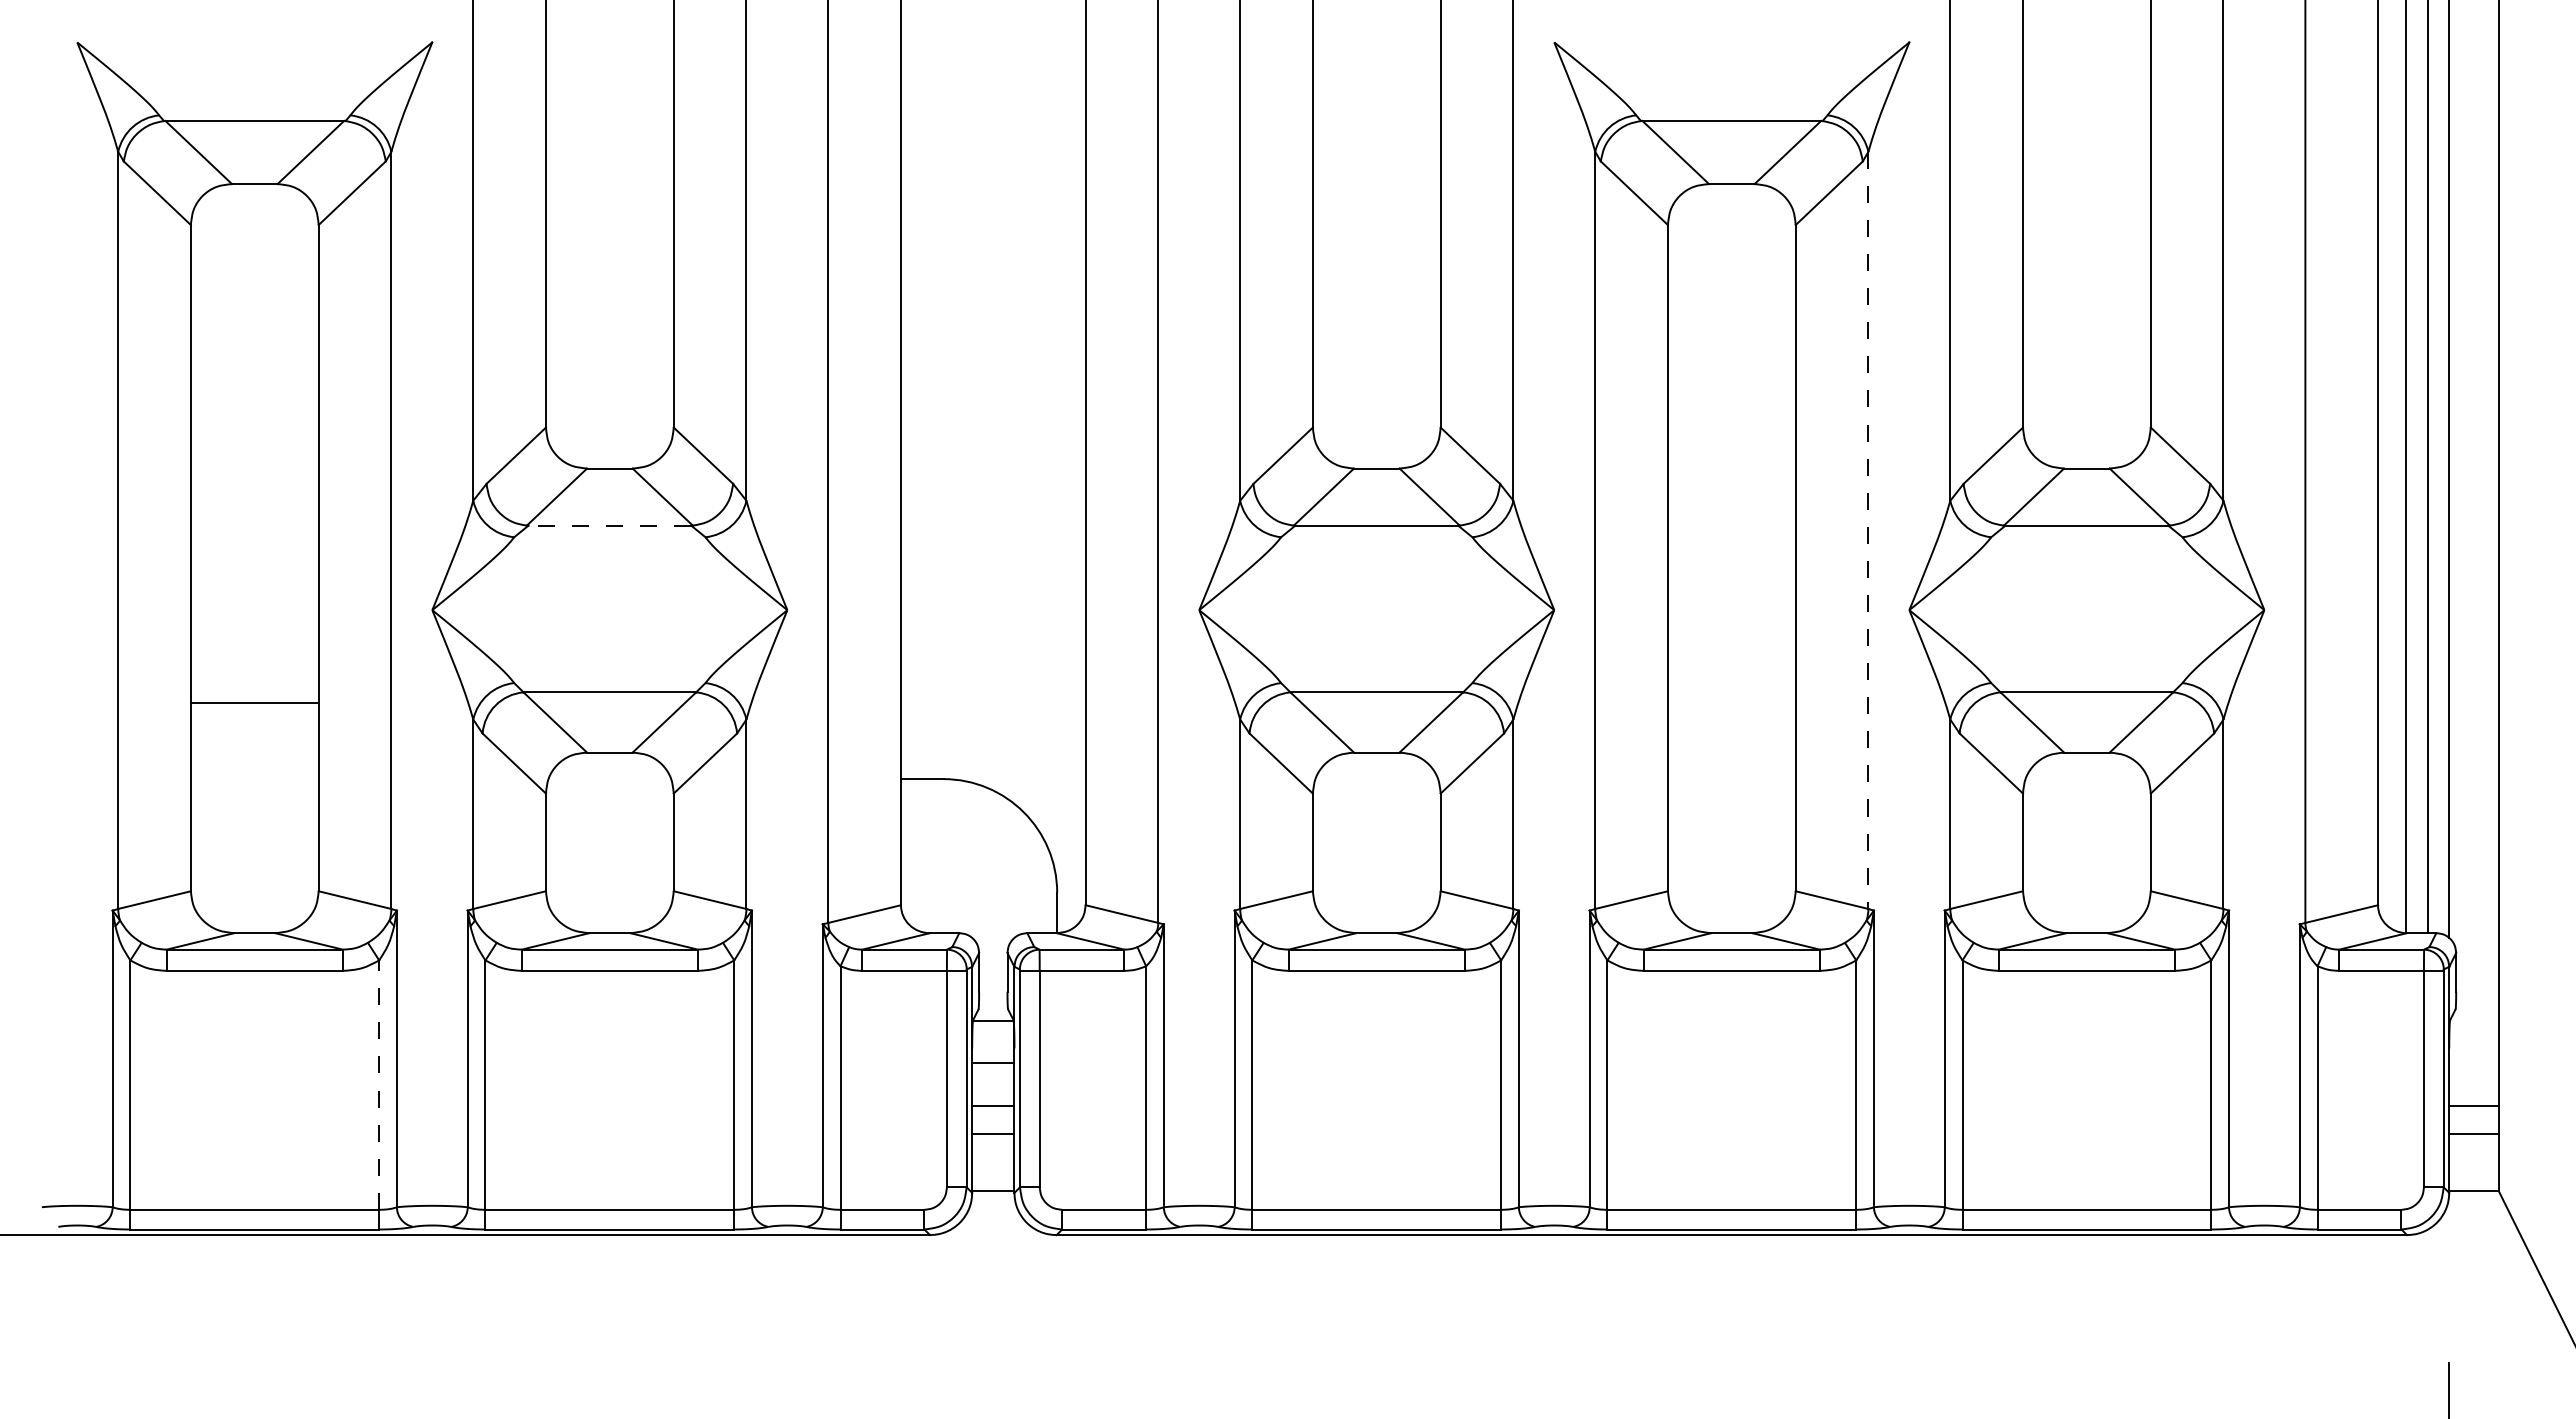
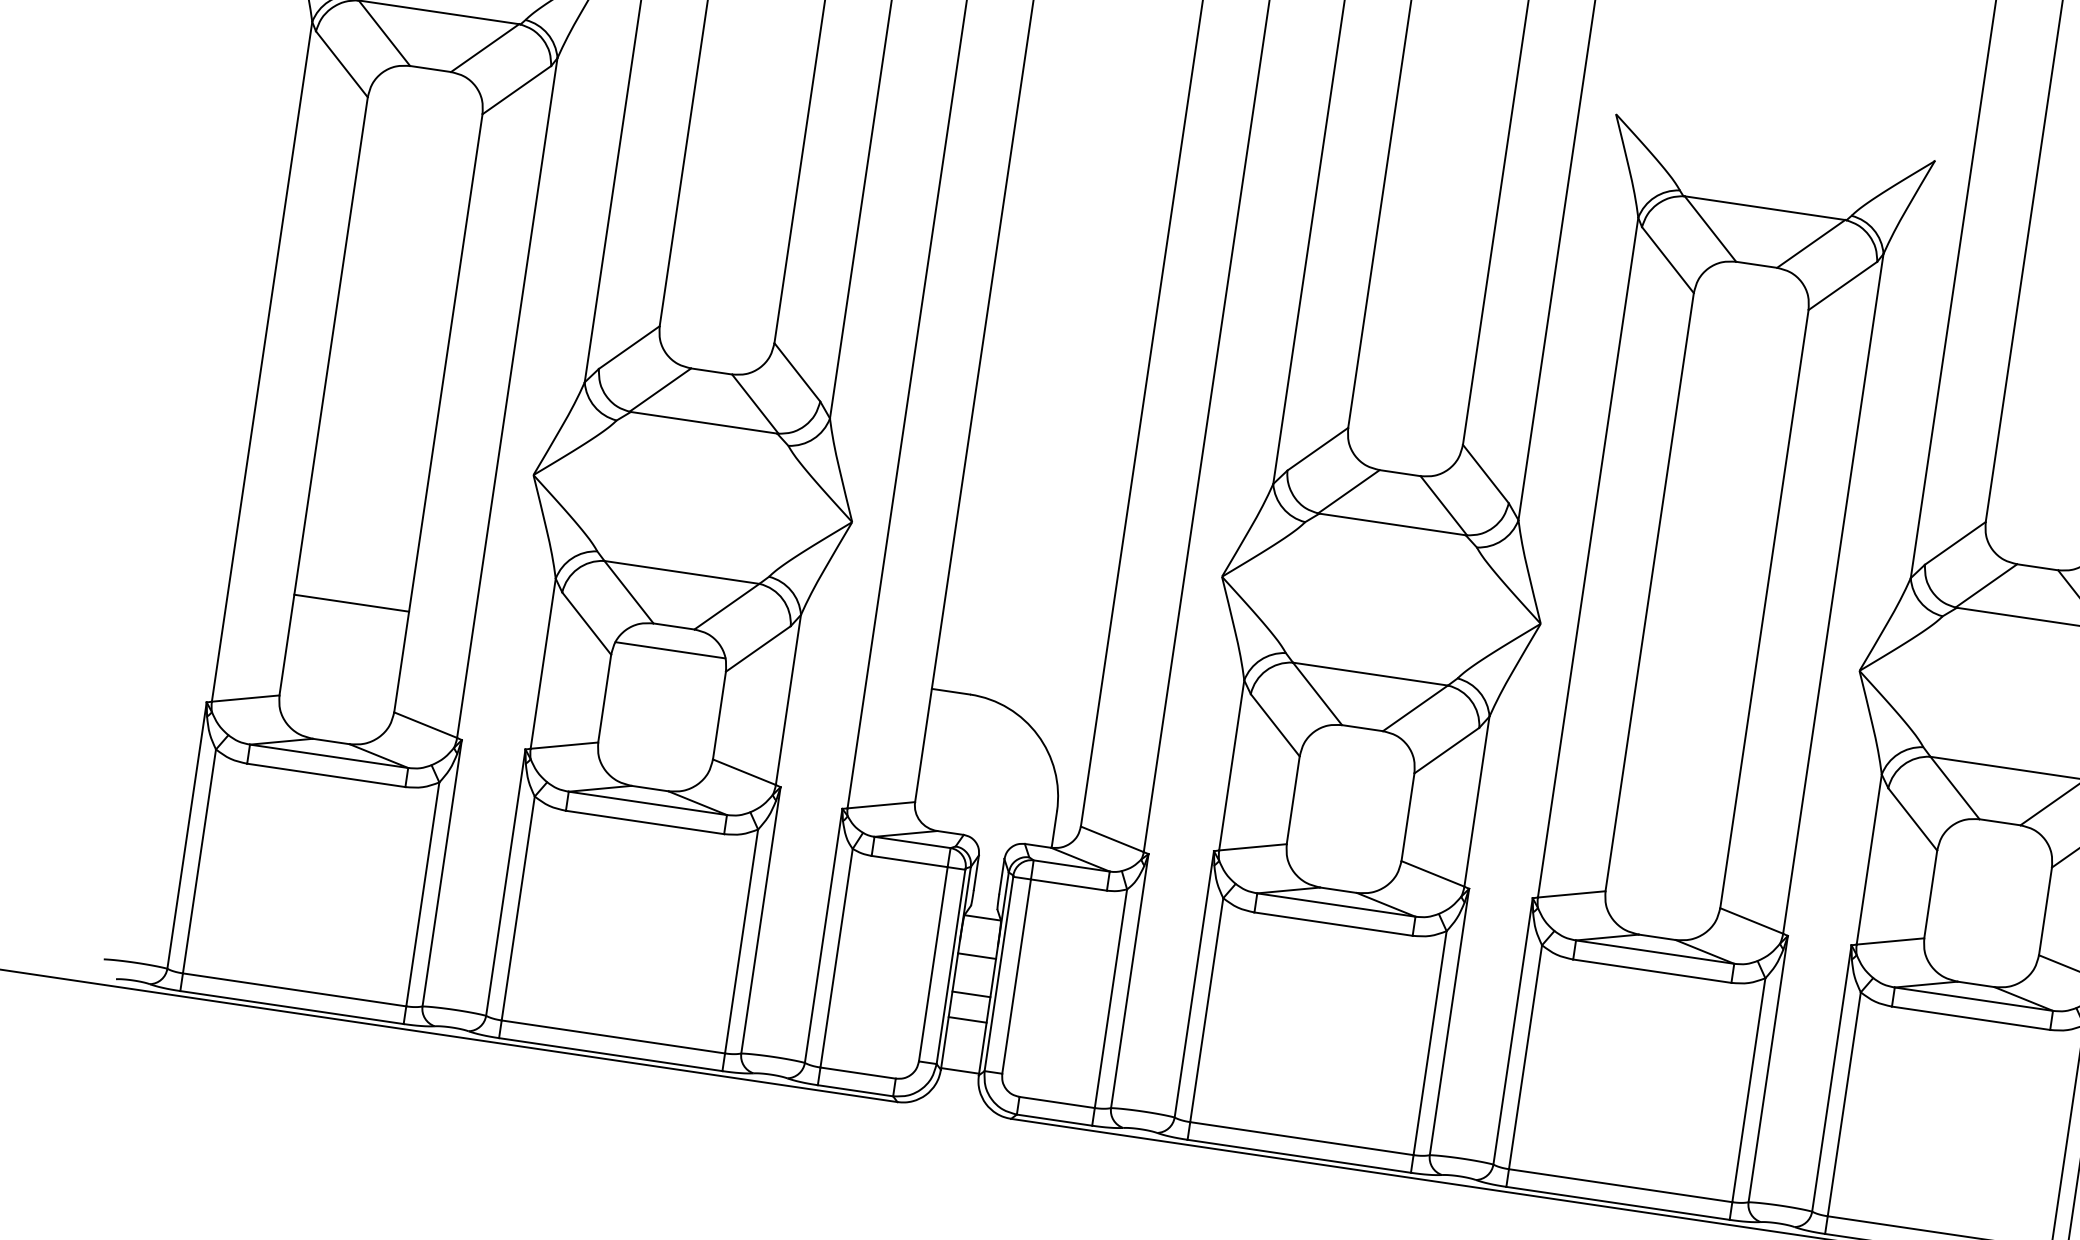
line: (609, 525) -> (703, 422), dashed -> solid
line: (1868, 530) -> (1833, 593), dashed -> solid
line: (254, 703) -> (351, 603), moved
line: (609, 779) -> (670, 650), added
line: (379, 1085) -> (423, 894), dashed -> solid

